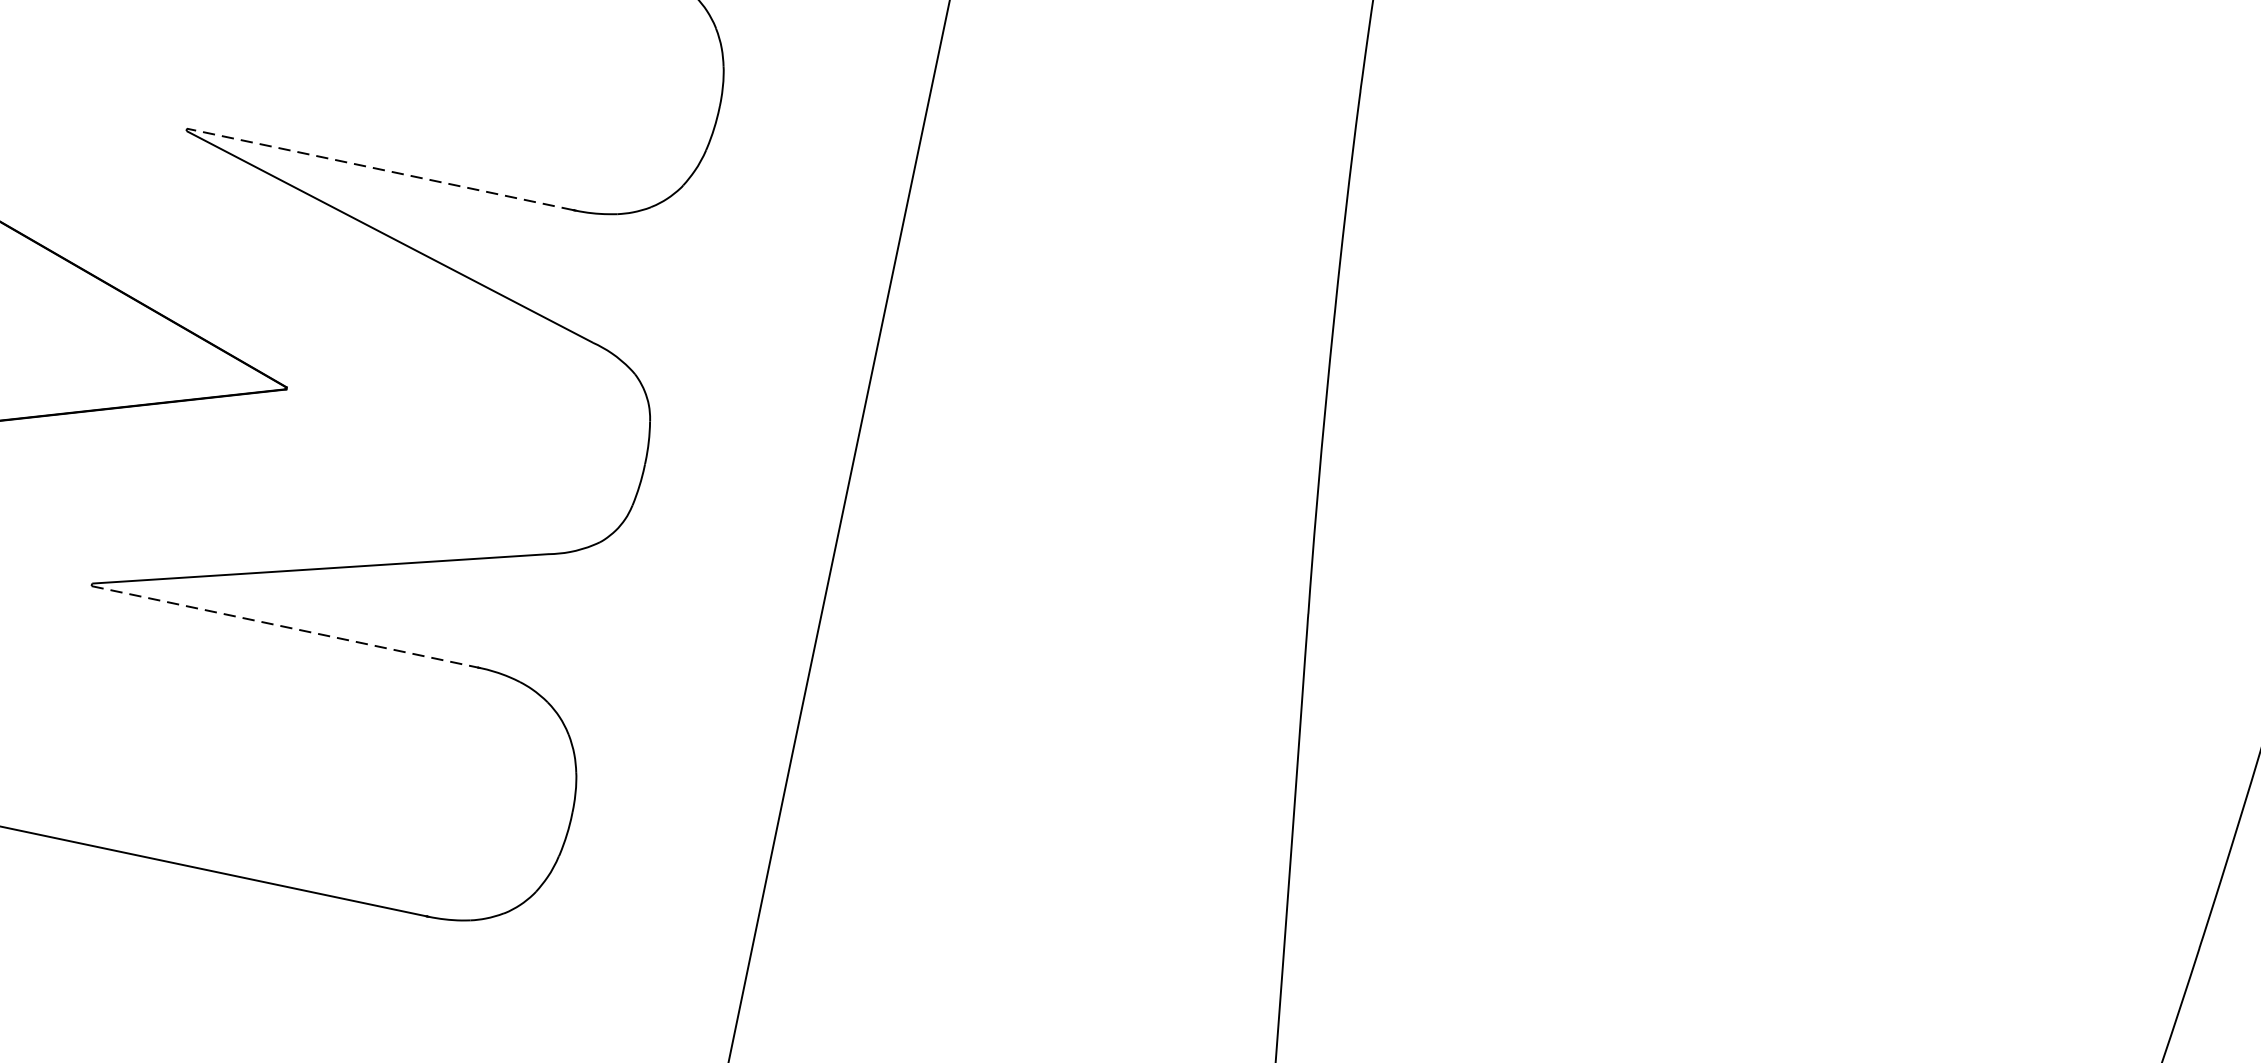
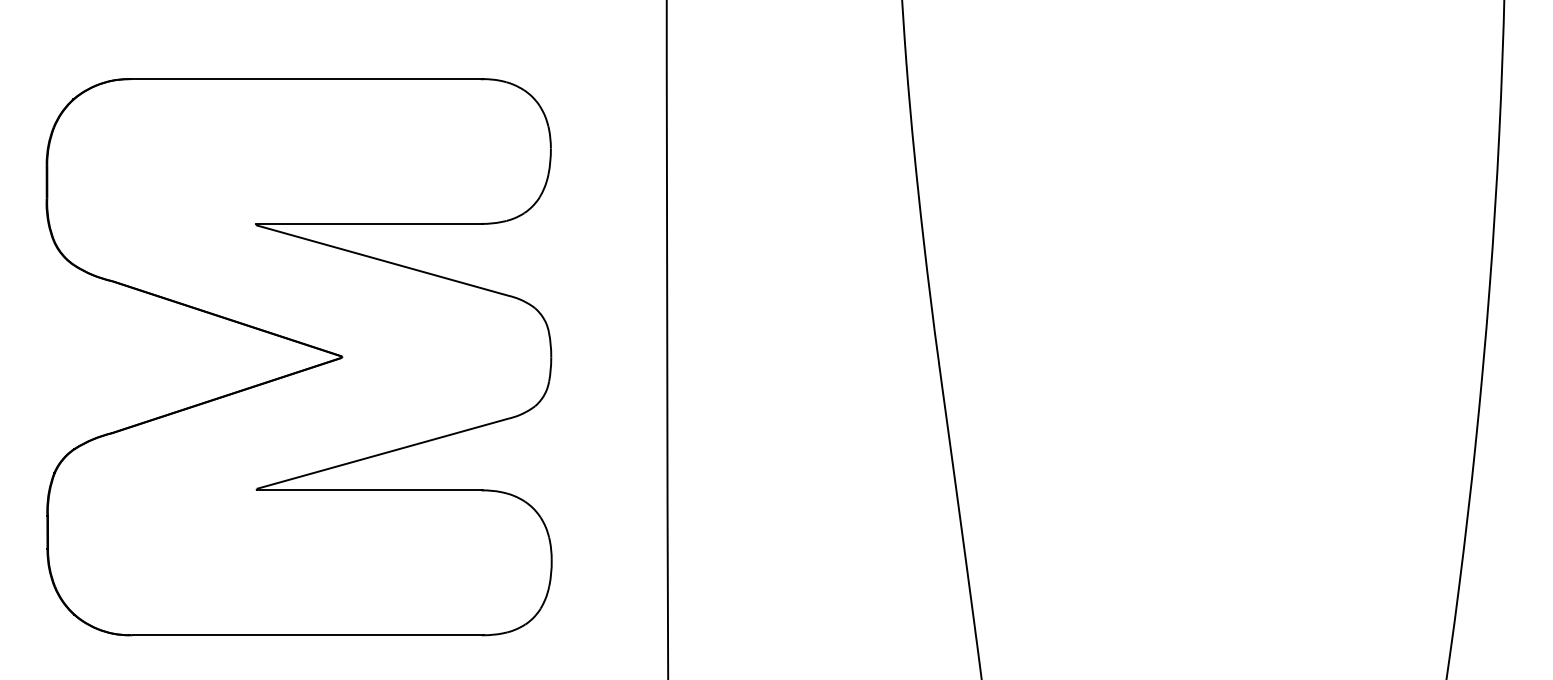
line: (379, 168) -> (368, 223), dashed -> solid
line: (285, 627) -> (369, 490), dashed -> solid

